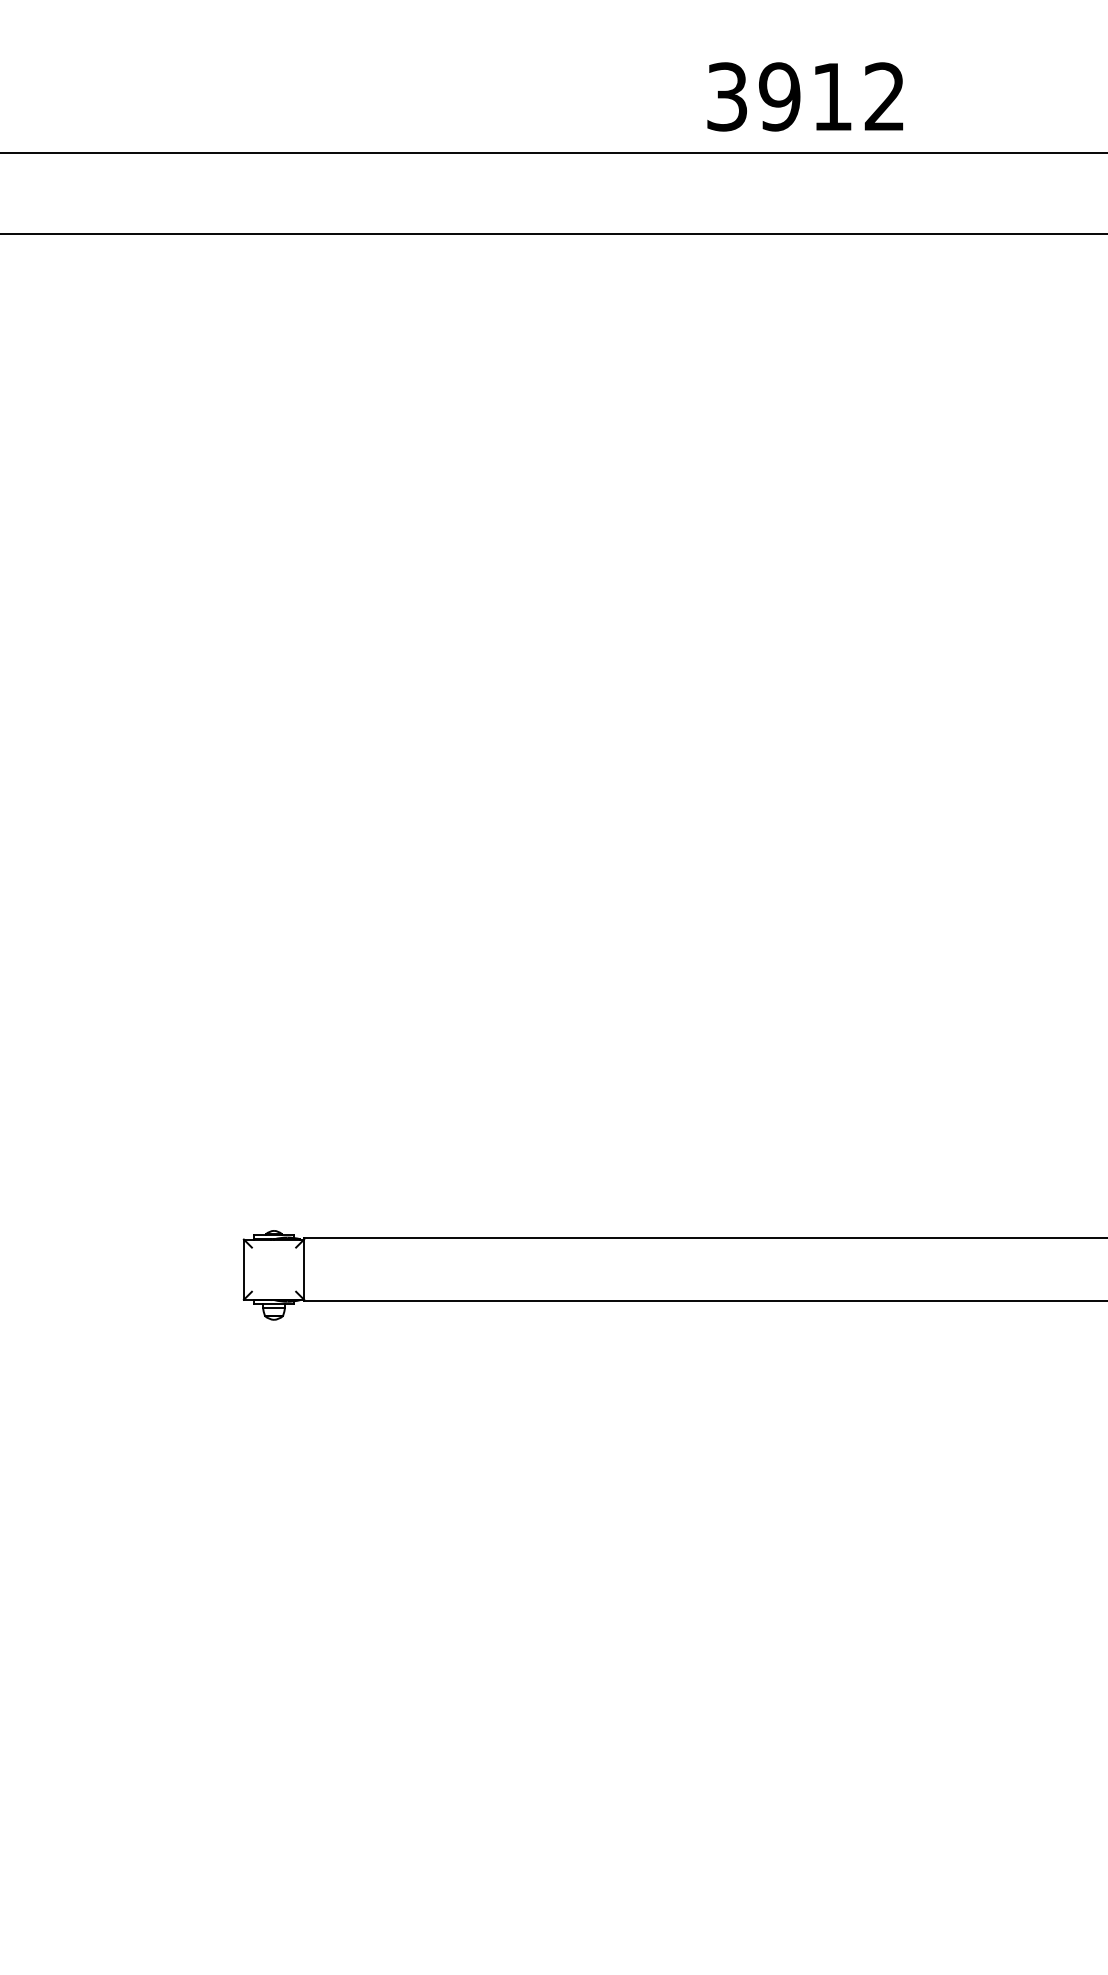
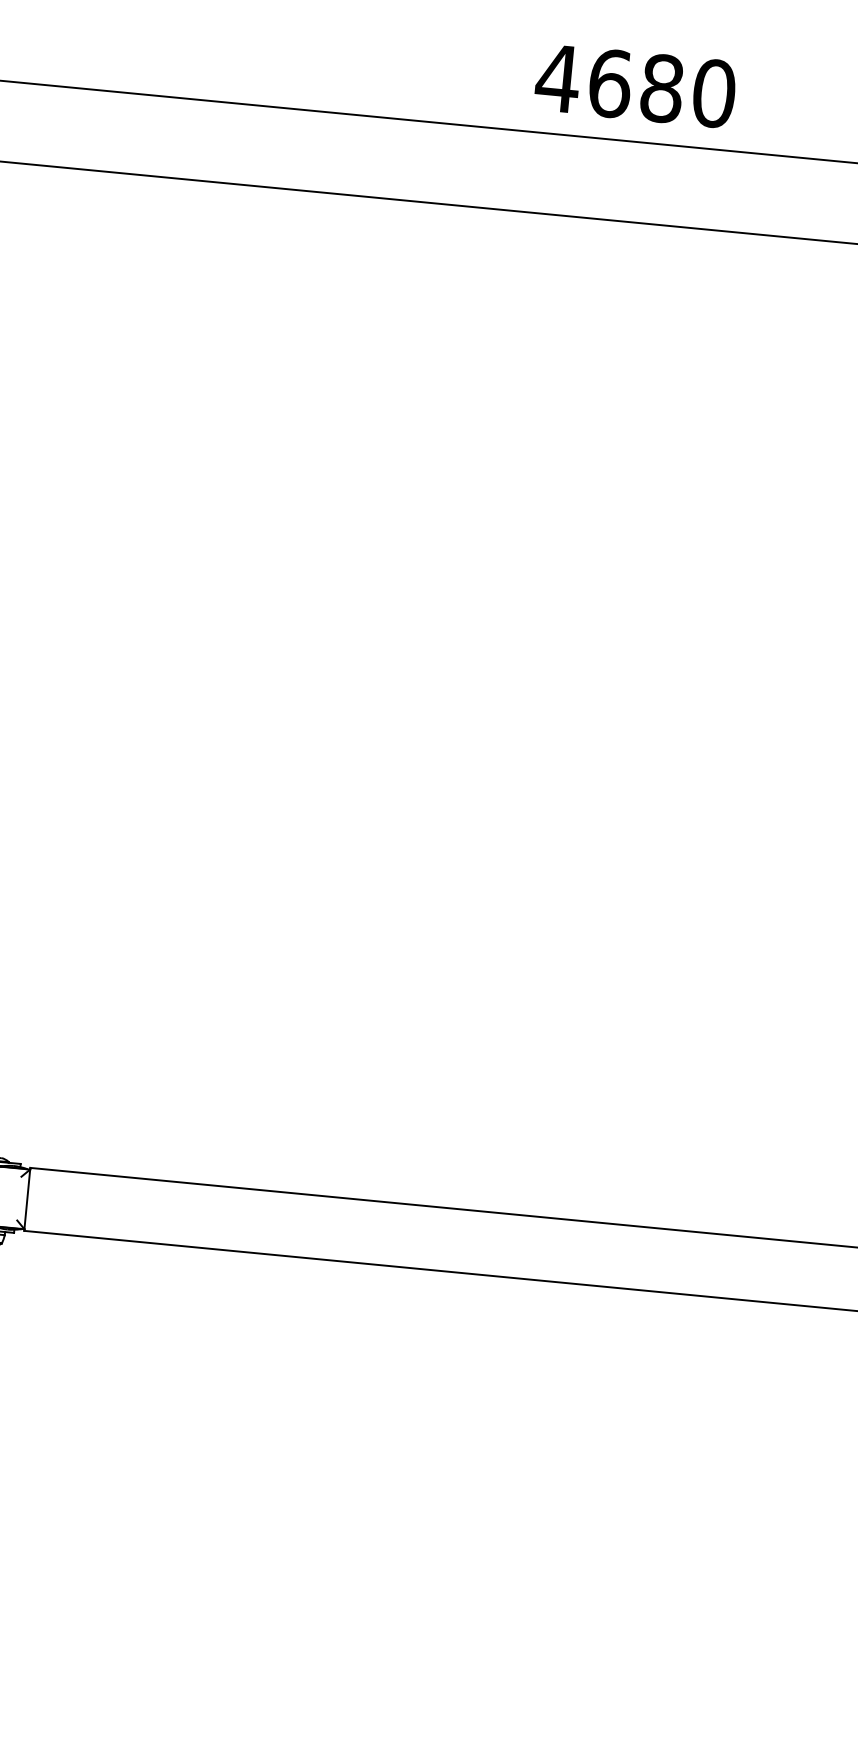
text: (805, 96) -> (635, 85), 3912 -> 4680

